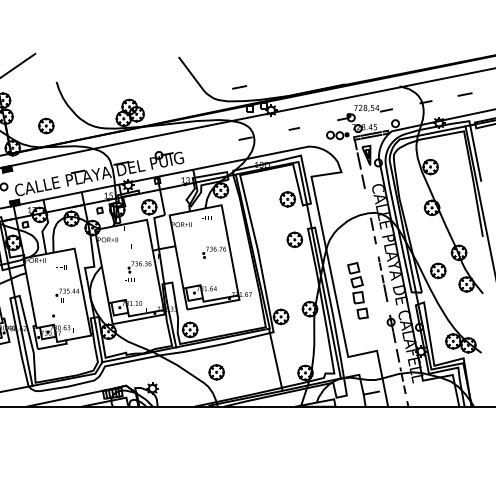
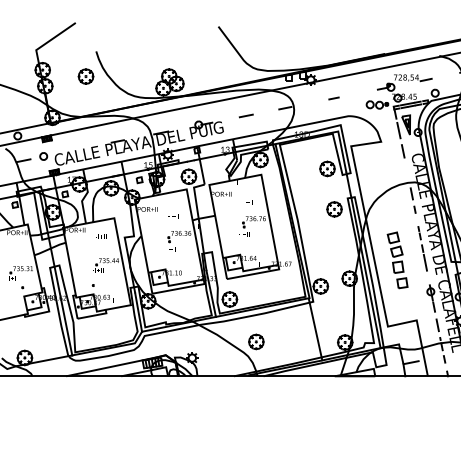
line: (239, 87) -> (246, 116), moved
part: (46, 125) -> (86, 76), moved
text: (206, 217) -> (246, 202), moved

